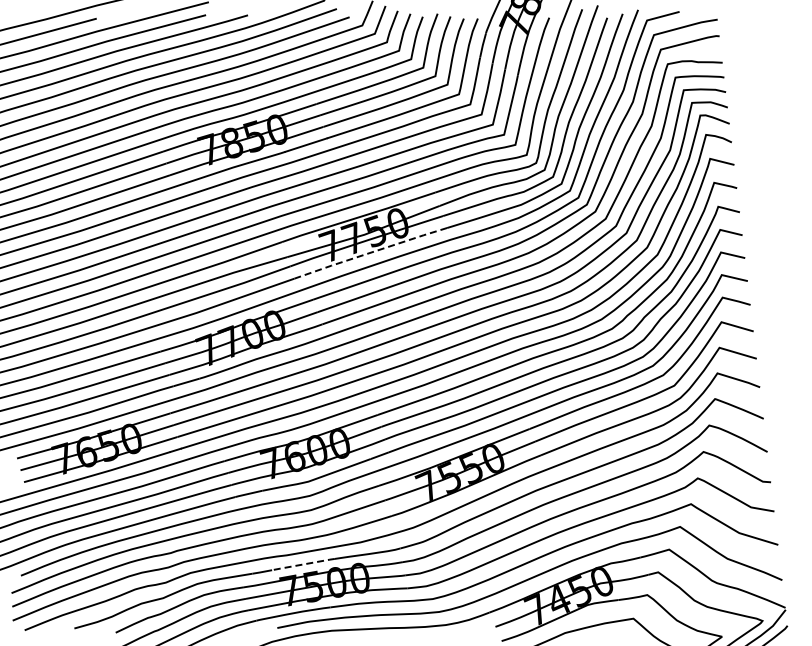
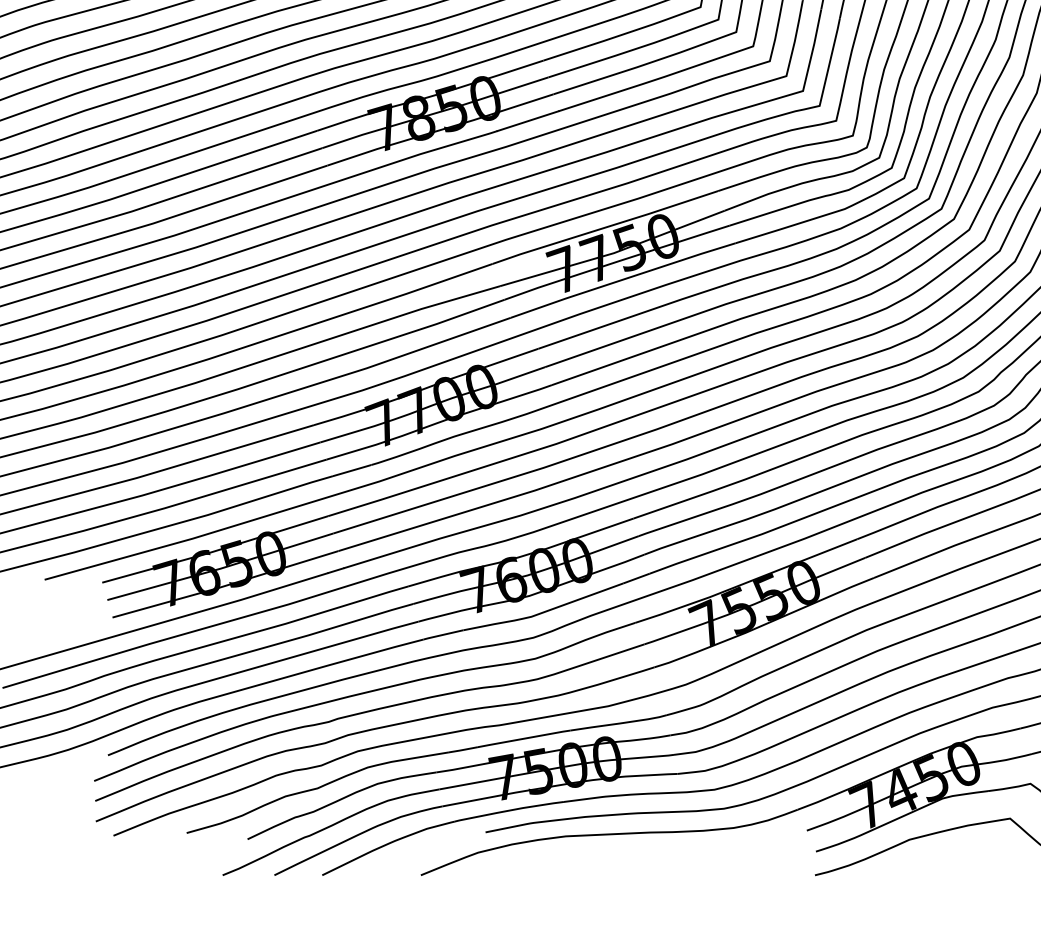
line: (370, 252) -> (622, 279), dashed -> solid
line: (302, 564) -> (522, 738), dashed -> solid

